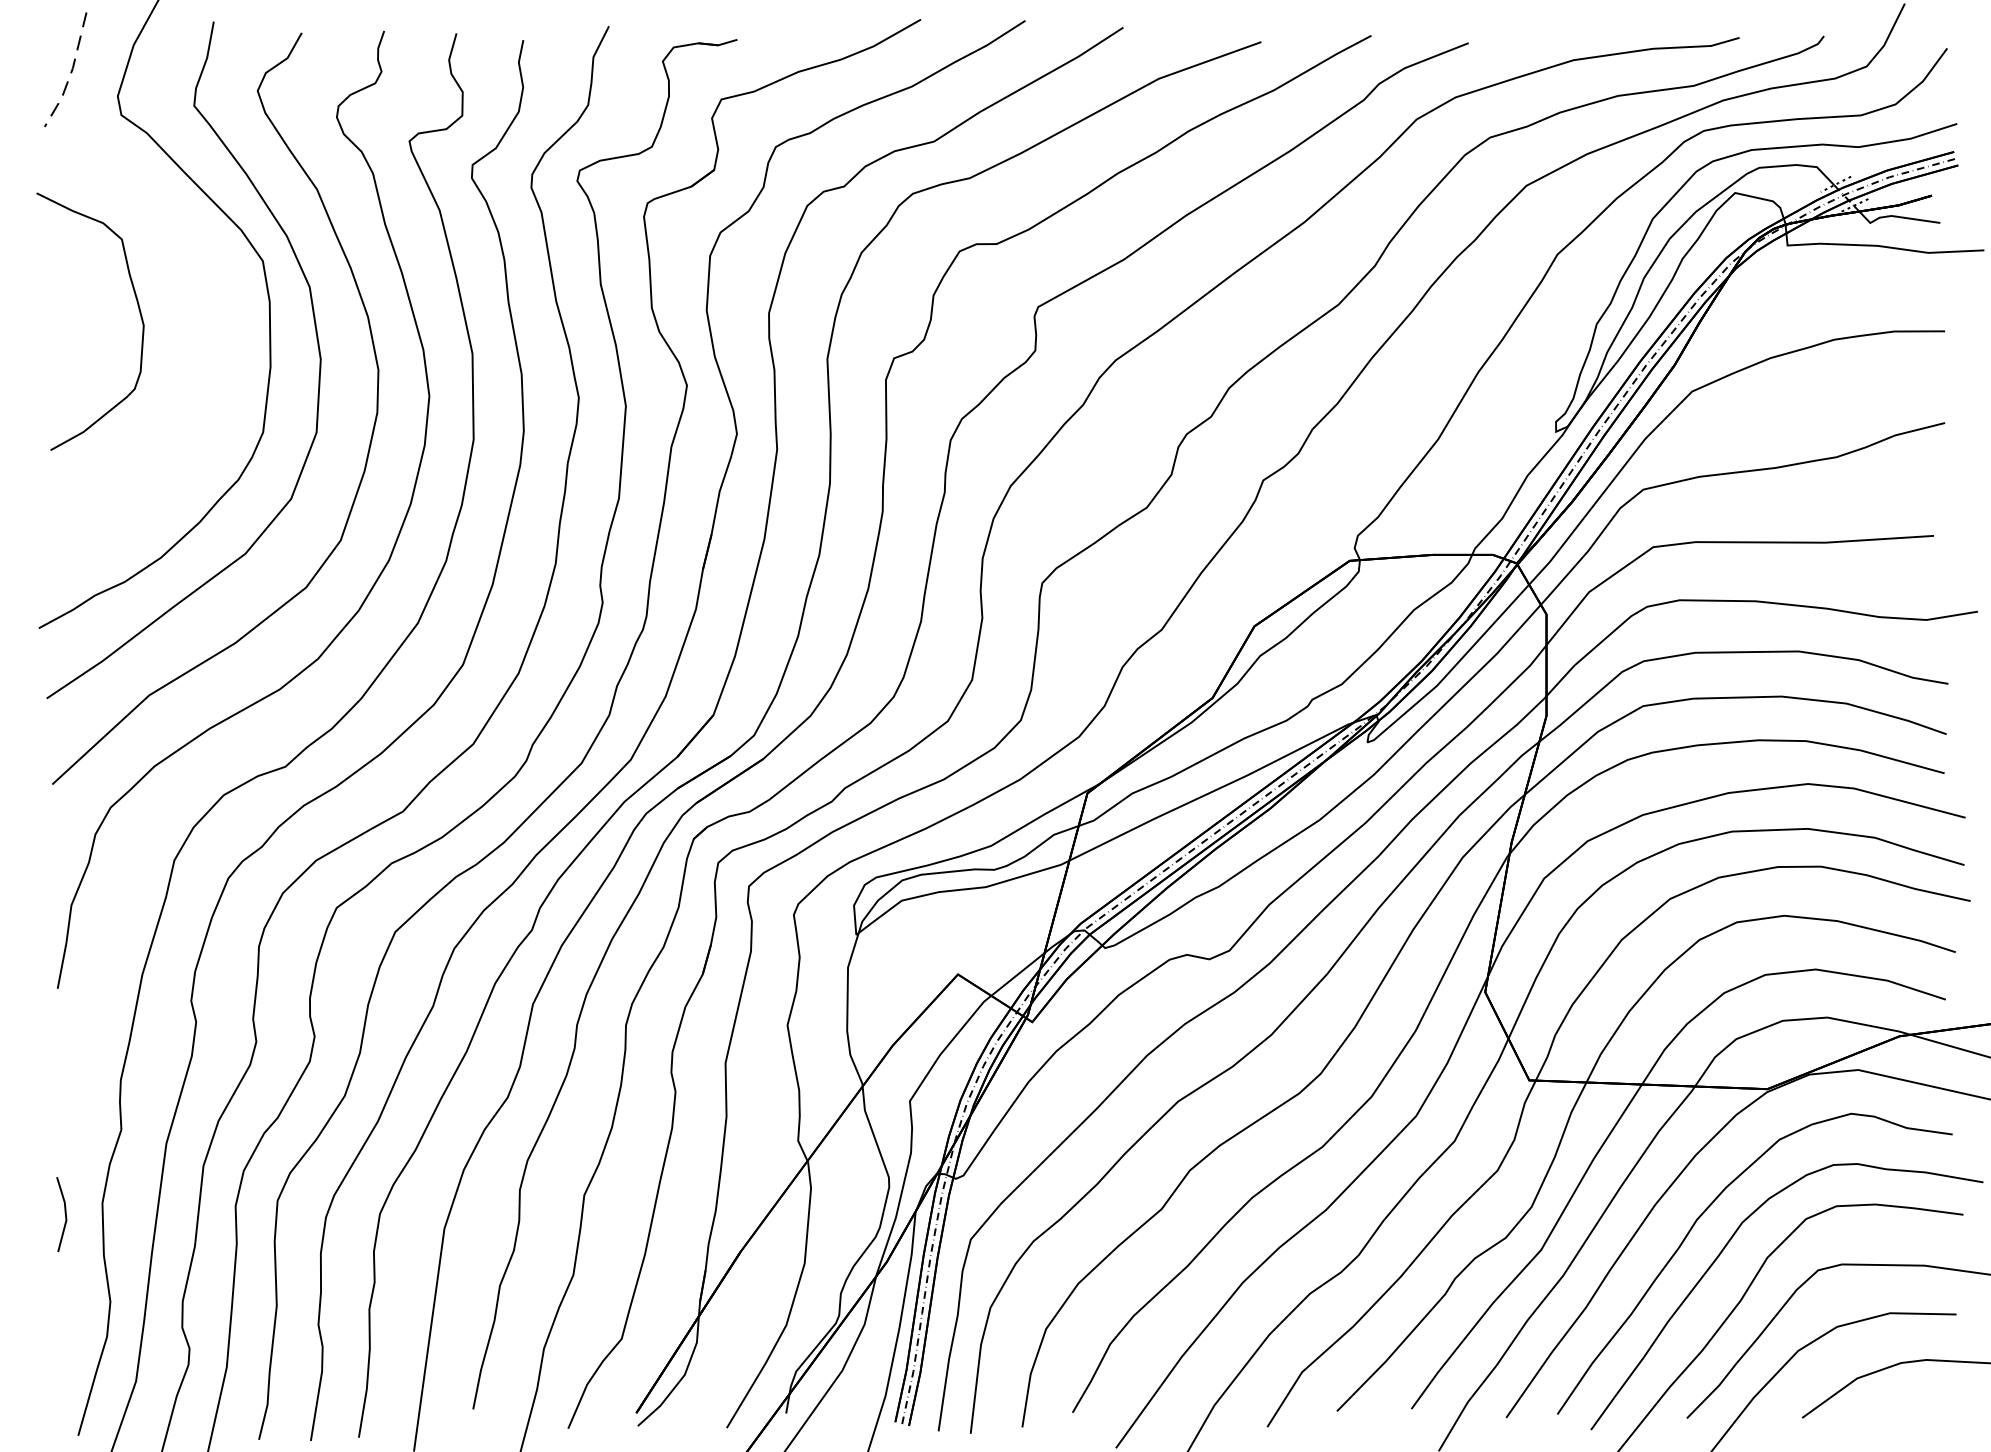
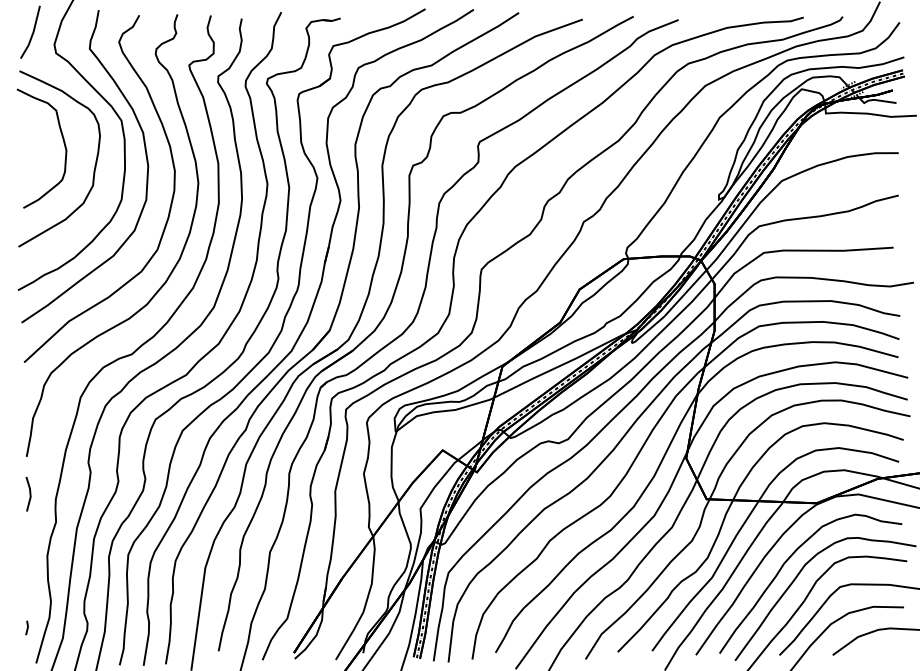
line: (72, 72) -> (33, 33), dashed -> solid
curve: (204, 358) -> (94, 165), added
line: (63, 1215) -> (29, 494), moved
line: (59, 1357) -> (27, 627), added

